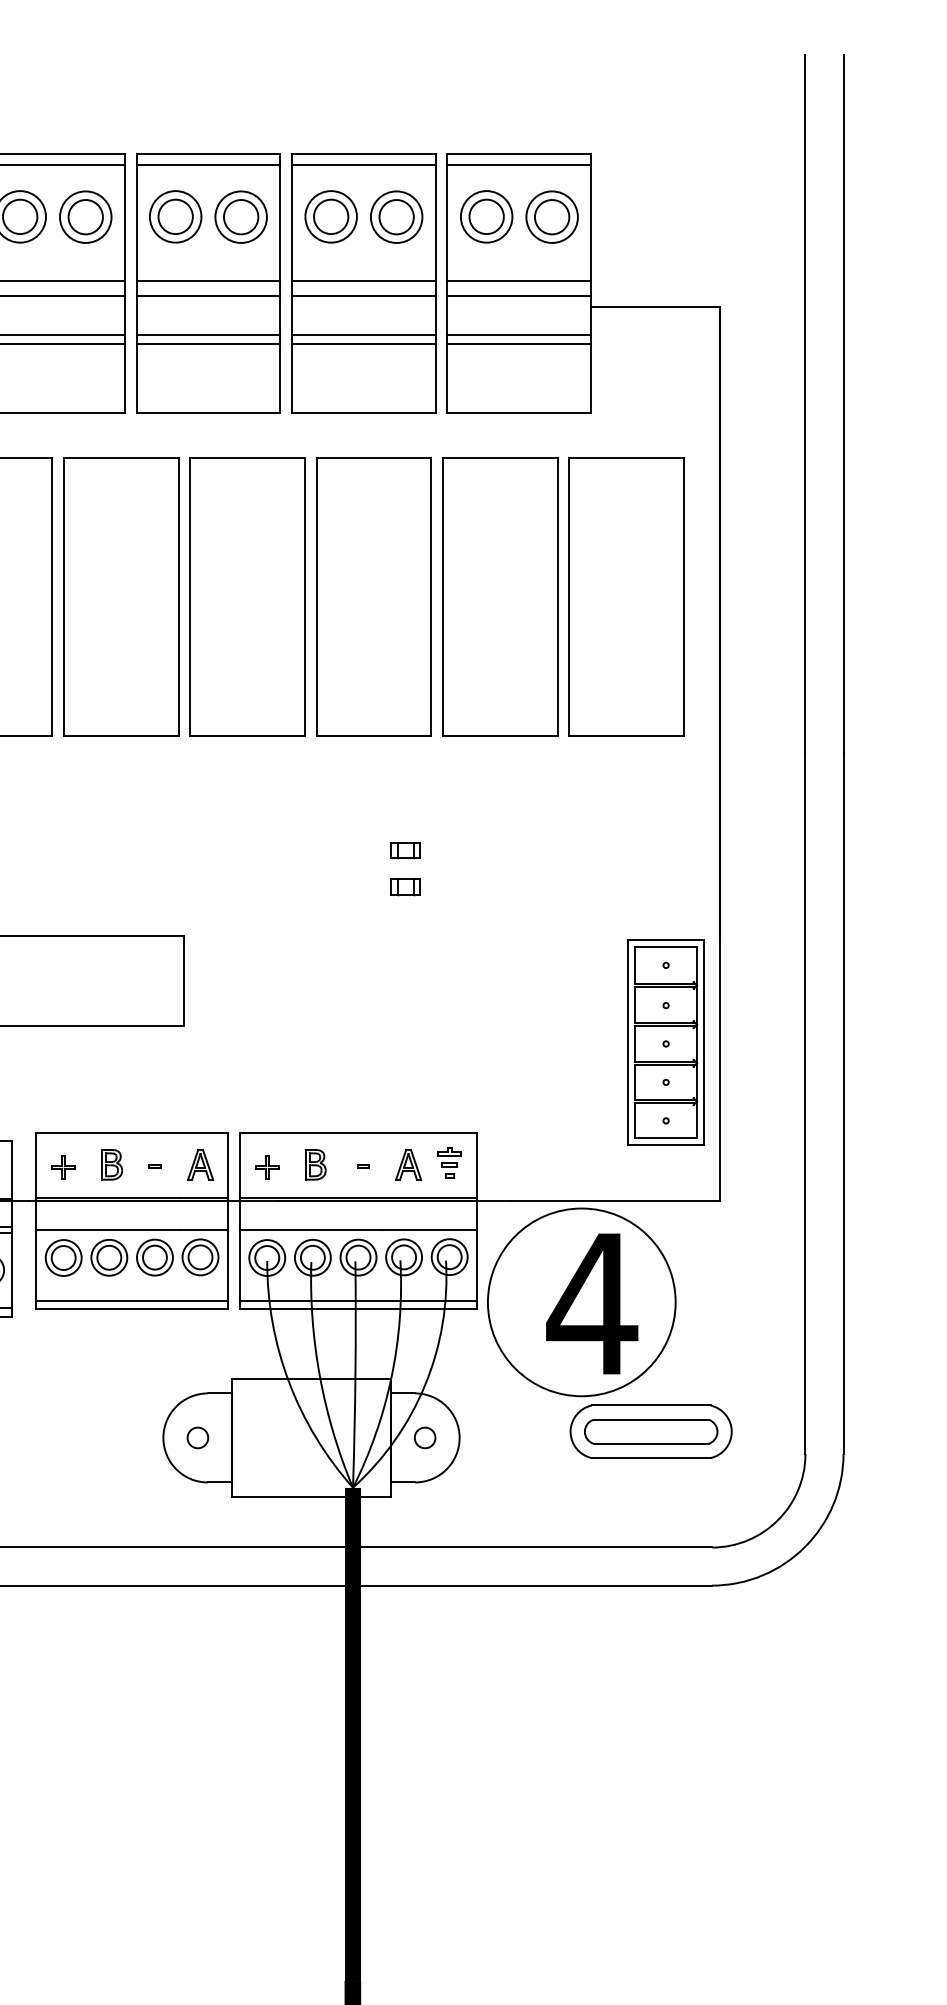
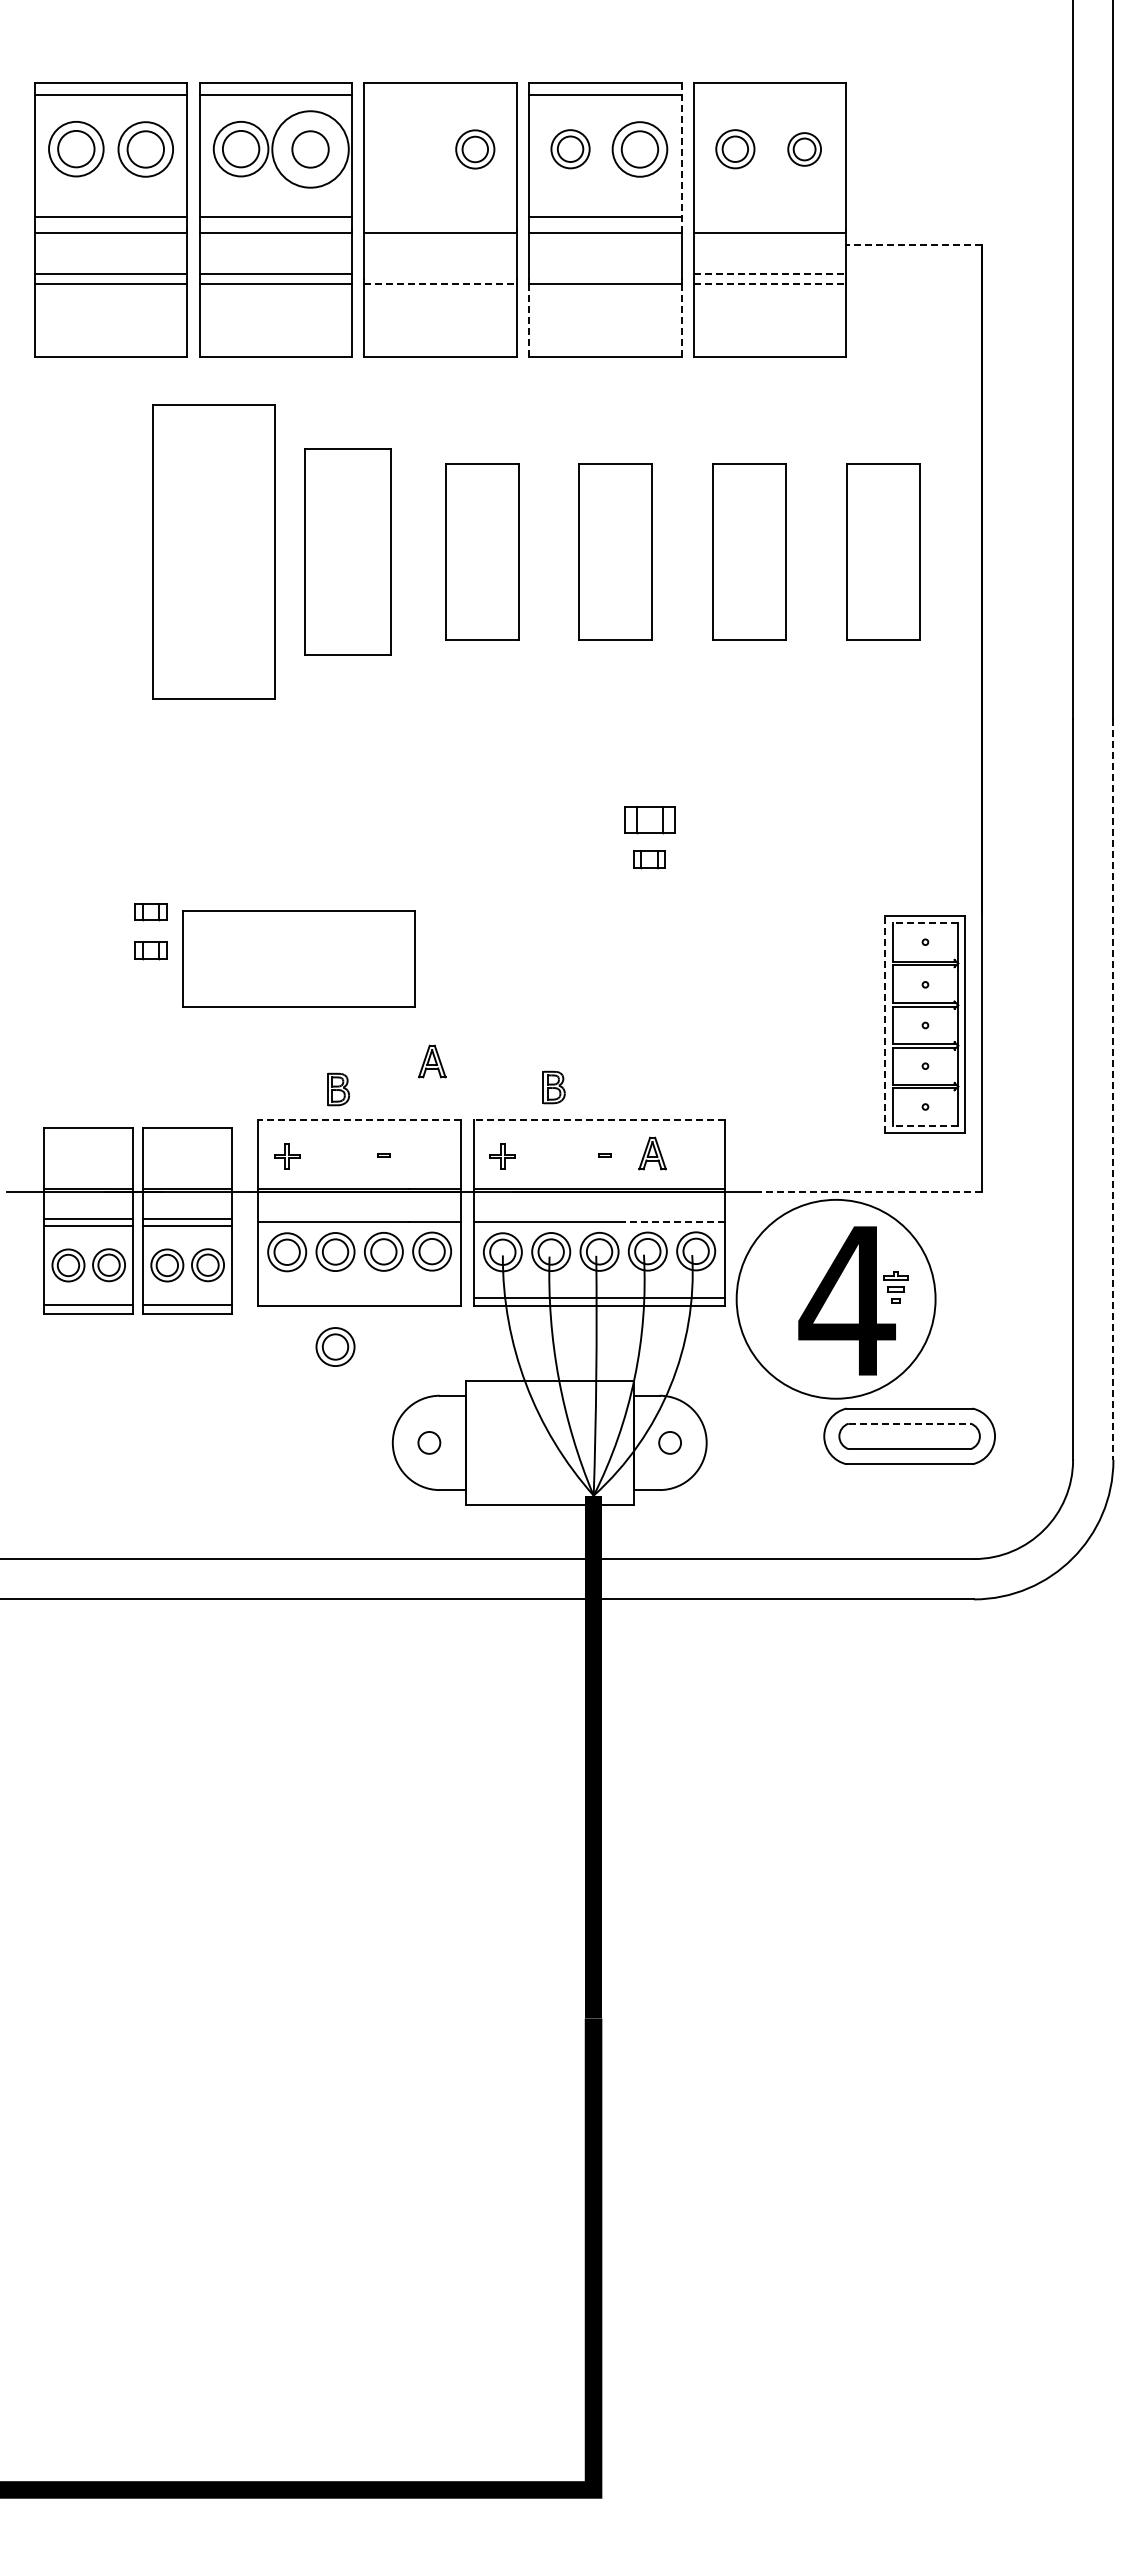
line: (208, 165) -> (440, 94), removed
line: (518, 165) -> (769, 94), removed
circle: (85, 217) -> (310, 149), size x1.4
part: (175, 217) -> (405, 149), removed
part: (241, 217) -> (475, 149), size x0.7
part: (331, 217) -> (570, 149), size x0.7
part: (486, 217) -> (735, 149), size x0.7
part: (551, 217) -> (804, 149), size x0.6
line: (435, 225) -> (681, 158), solid -> dashed
line: (208, 280) -> (440, 216), removed
line: (518, 280) -> (769, 216), removed
line: (654, 306) -> (913, 244), solid -> dashed
line: (208, 335) -> (440, 274), removed
line: (364, 335) -> (605, 274), removed
line: (519, 335) -> (770, 274), solid -> dashed
line: (209, 344) -> (441, 284), solid -> dashed
line: (519, 344) -> (770, 284), solid -> dashed
line: (292, 379) -> (529, 321), solid -> dashed
line: (435, 379) -> (681, 321), solid -> dashed
part: (120, 596) -> (347, 551), size x0.7
part: (247, 596) -> (481, 551), size x0.6
part: (373, 596) -> (615, 551), size x0.6
part: (500, 596) -> (749, 551), size x0.6
part: (626, 596) -> (883, 551), size x0.6
part: (405, 850) -> (649, 820), size x1.6
line: (666, 946) -> (925, 922), solid -> dashed
line: (628, 1043) -> (885, 1024), solid -> dashed
line: (843, 1104) -> (1113, 1089), solid -> dashed
line: (131, 1132) -> (359, 1119), solid -> dashed
line: (358, 1132) -> (599, 1119), solid -> dashed
line: (666, 1138) -> (925, 1125), solid -> dashed
part: (449, 1162) -> (895, 1287), moved
part: (112, 1164) -> (338, 1089), moved
part: (200, 1164) -> (432, 1061), moved
part: (315, 1164) -> (553, 1087), moved
line: (614, 1201) -> (870, 1192), solid -> dashed
line: (429, 1229) -> (674, 1222), solid -> dashed
line: (131, 1301) -> (359, 1298), removed
part: (109, 1346) -> (335, 1346), added
line: (651, 1419) -> (909, 1423), solid -> dashed

